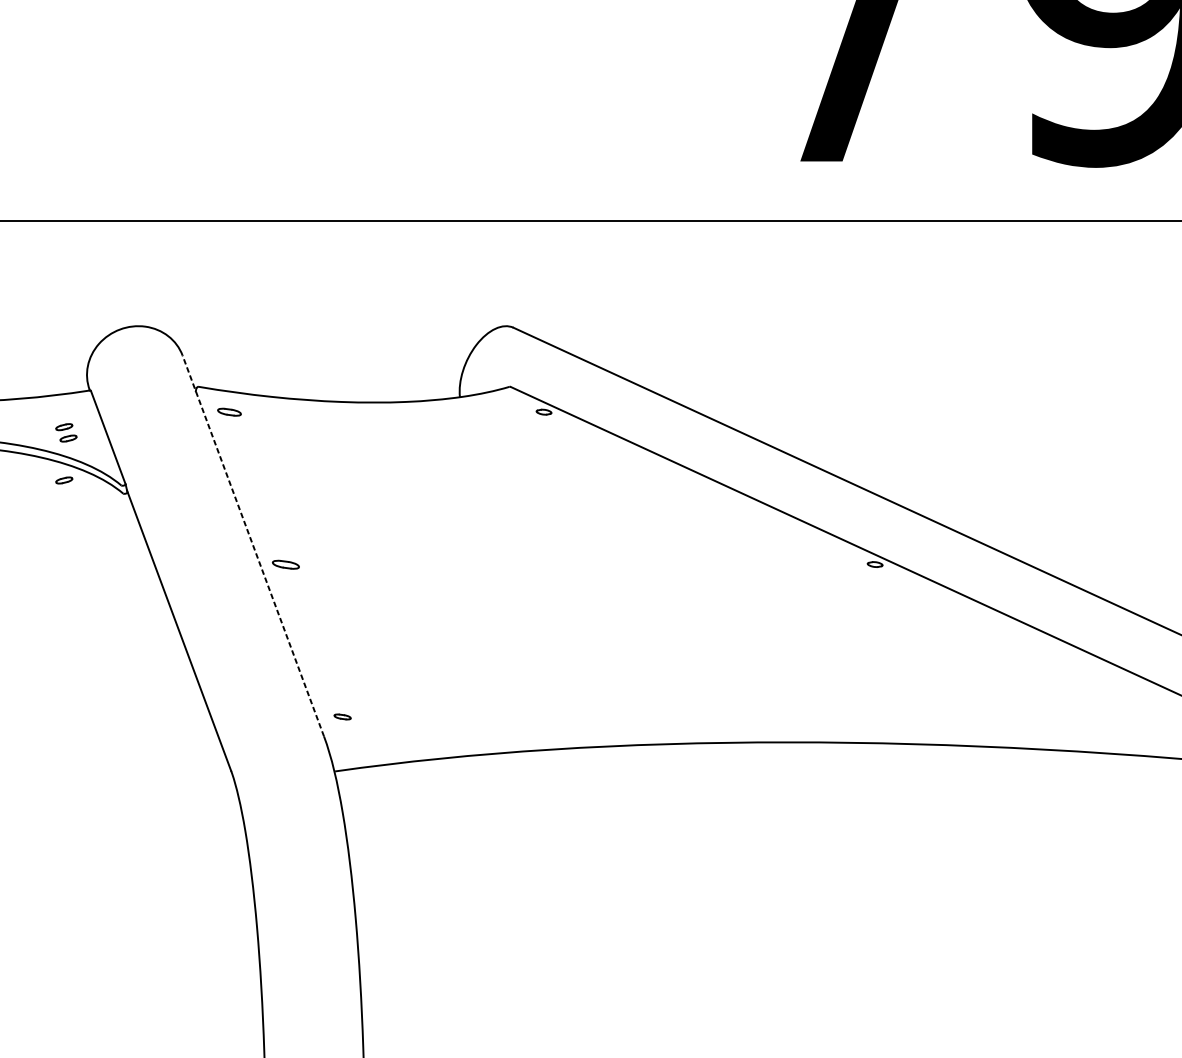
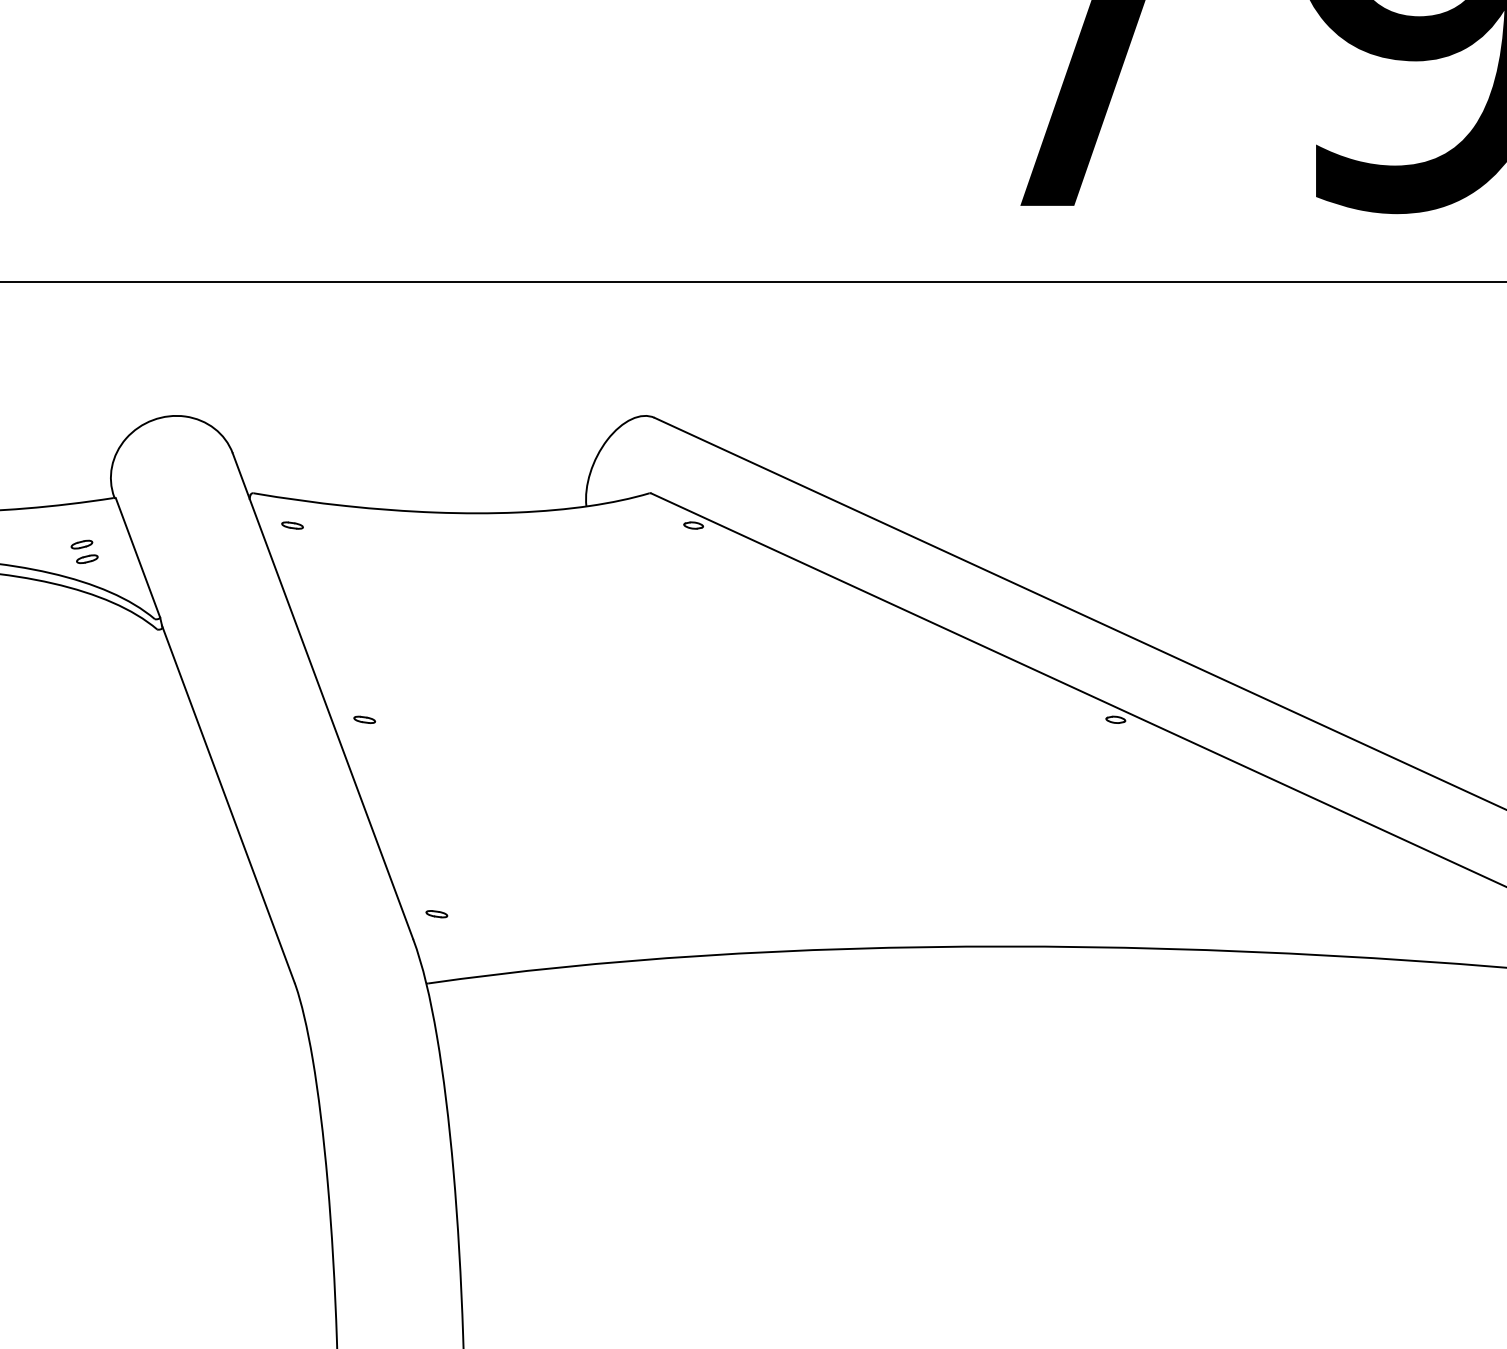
part: (229, 412) -> (292, 525), size x0.71
part: (63, 480) -> (81, 612), removed
line: (252, 545) -> (322, 695), dashed -> solid
part: (285, 564) -> (364, 719), size x0.62

